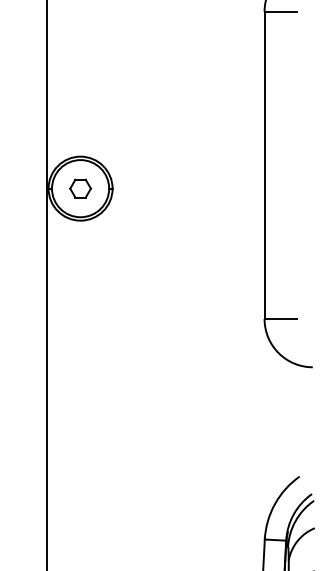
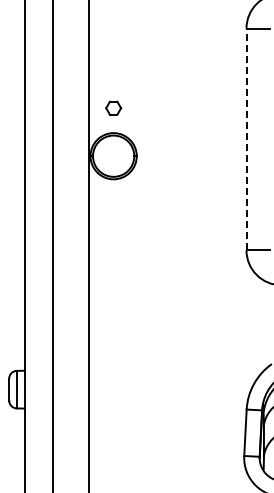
line: (264, 165) -> (246, 139), solid -> dashed
part: (80, 187) -> (113, 107), moved

